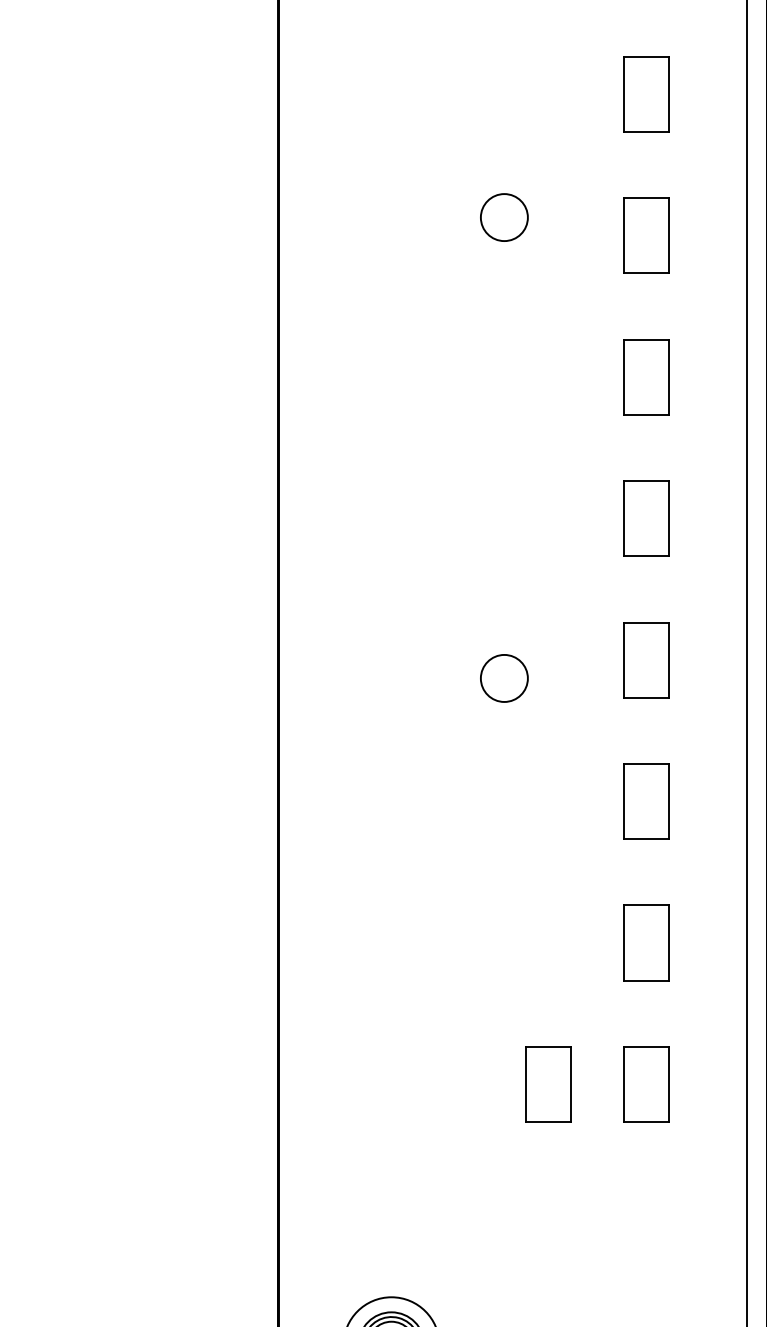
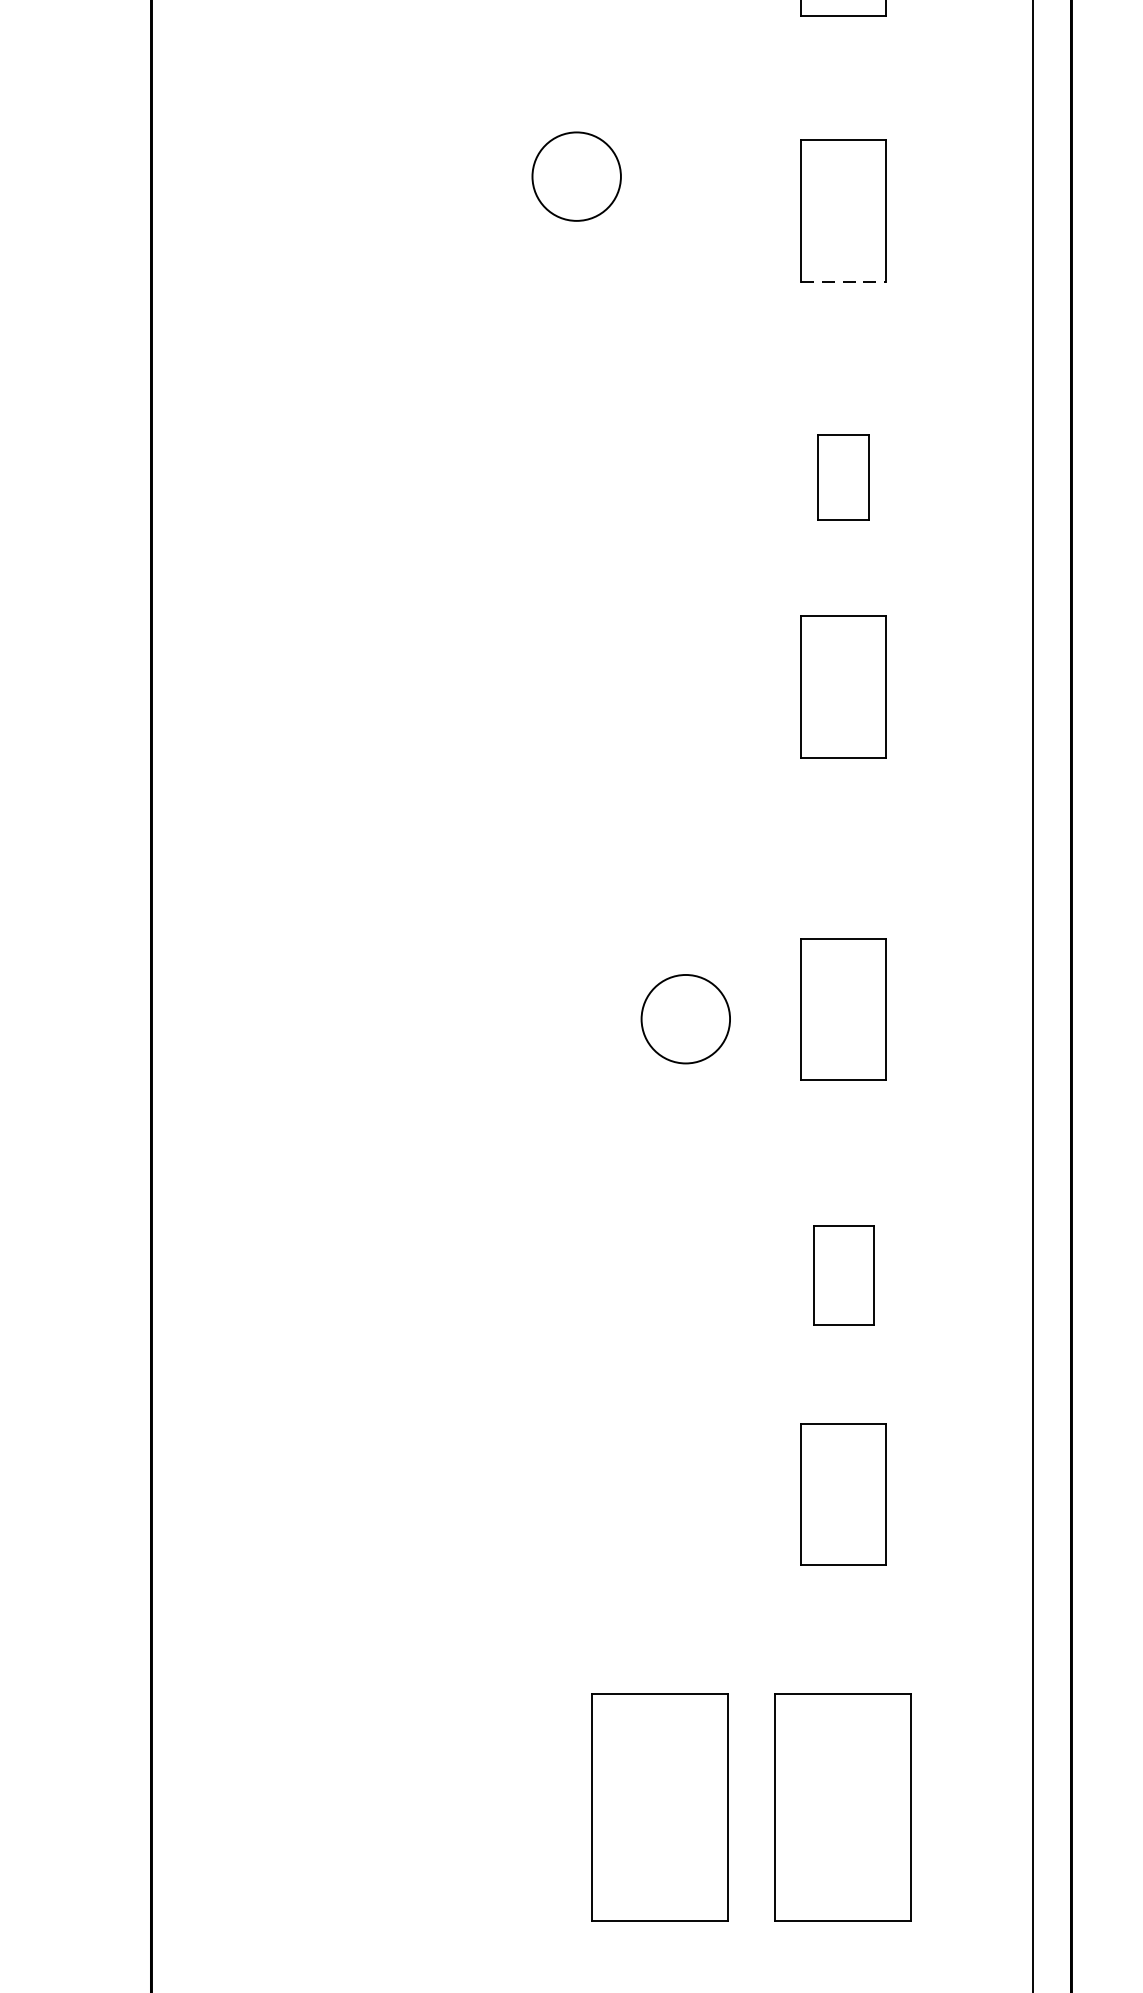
line: (646, 273) -> (844, 281), solid -> dashed
part: (646, 377) -> (844, 477), size x0.6
part: (646, 518) -> (844, 686), moved
part: (504, 678) -> (686, 1019), moved
part: (646, 801) -> (844, 1275), size x0.7
part: (646, 942) -> (844, 1493), moved
part: (548, 1084) -> (659, 1807), size x1.6
part: (646, 1084) -> (844, 1807), size x1.6

